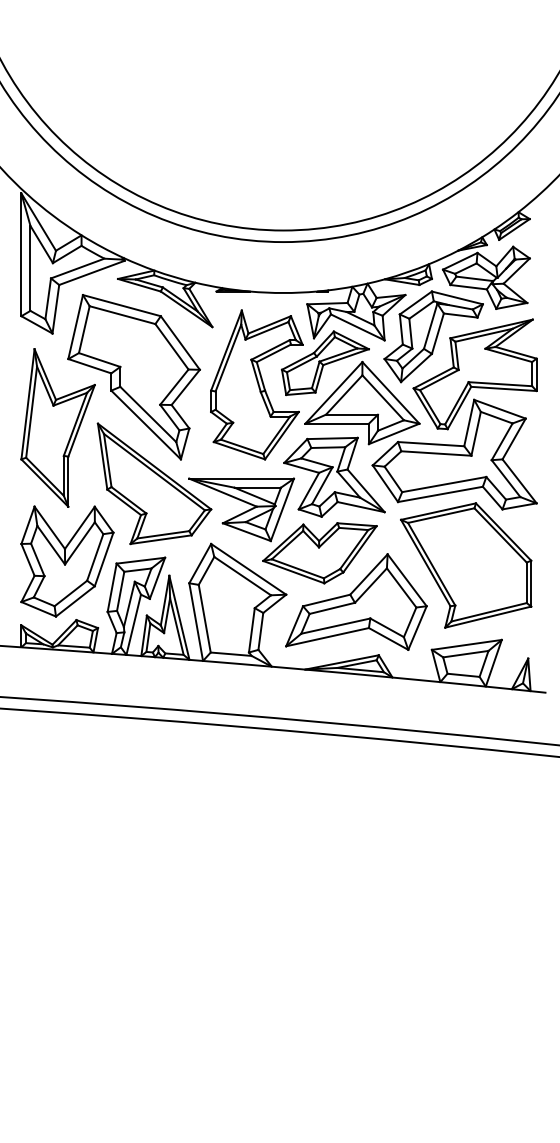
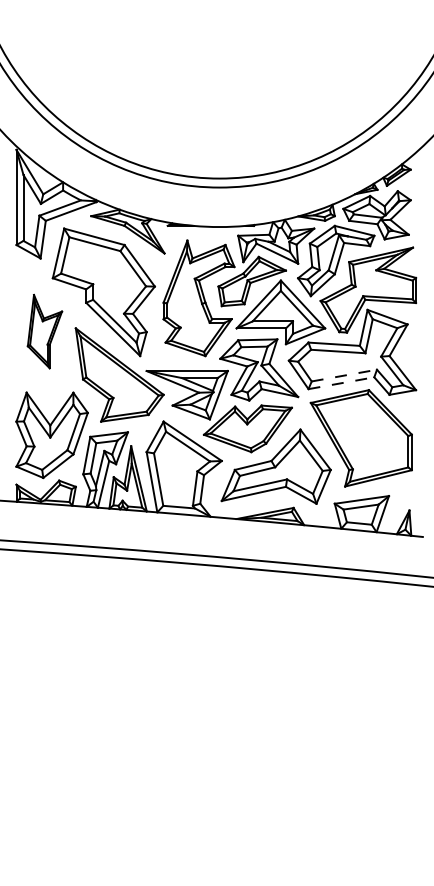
part: (57, 427) -> (44, 331), size x0.6
line: (444, 484) -> (344, 375), solid -> dashed
line: (440, 494) -> (341, 383), solid -> dashed

